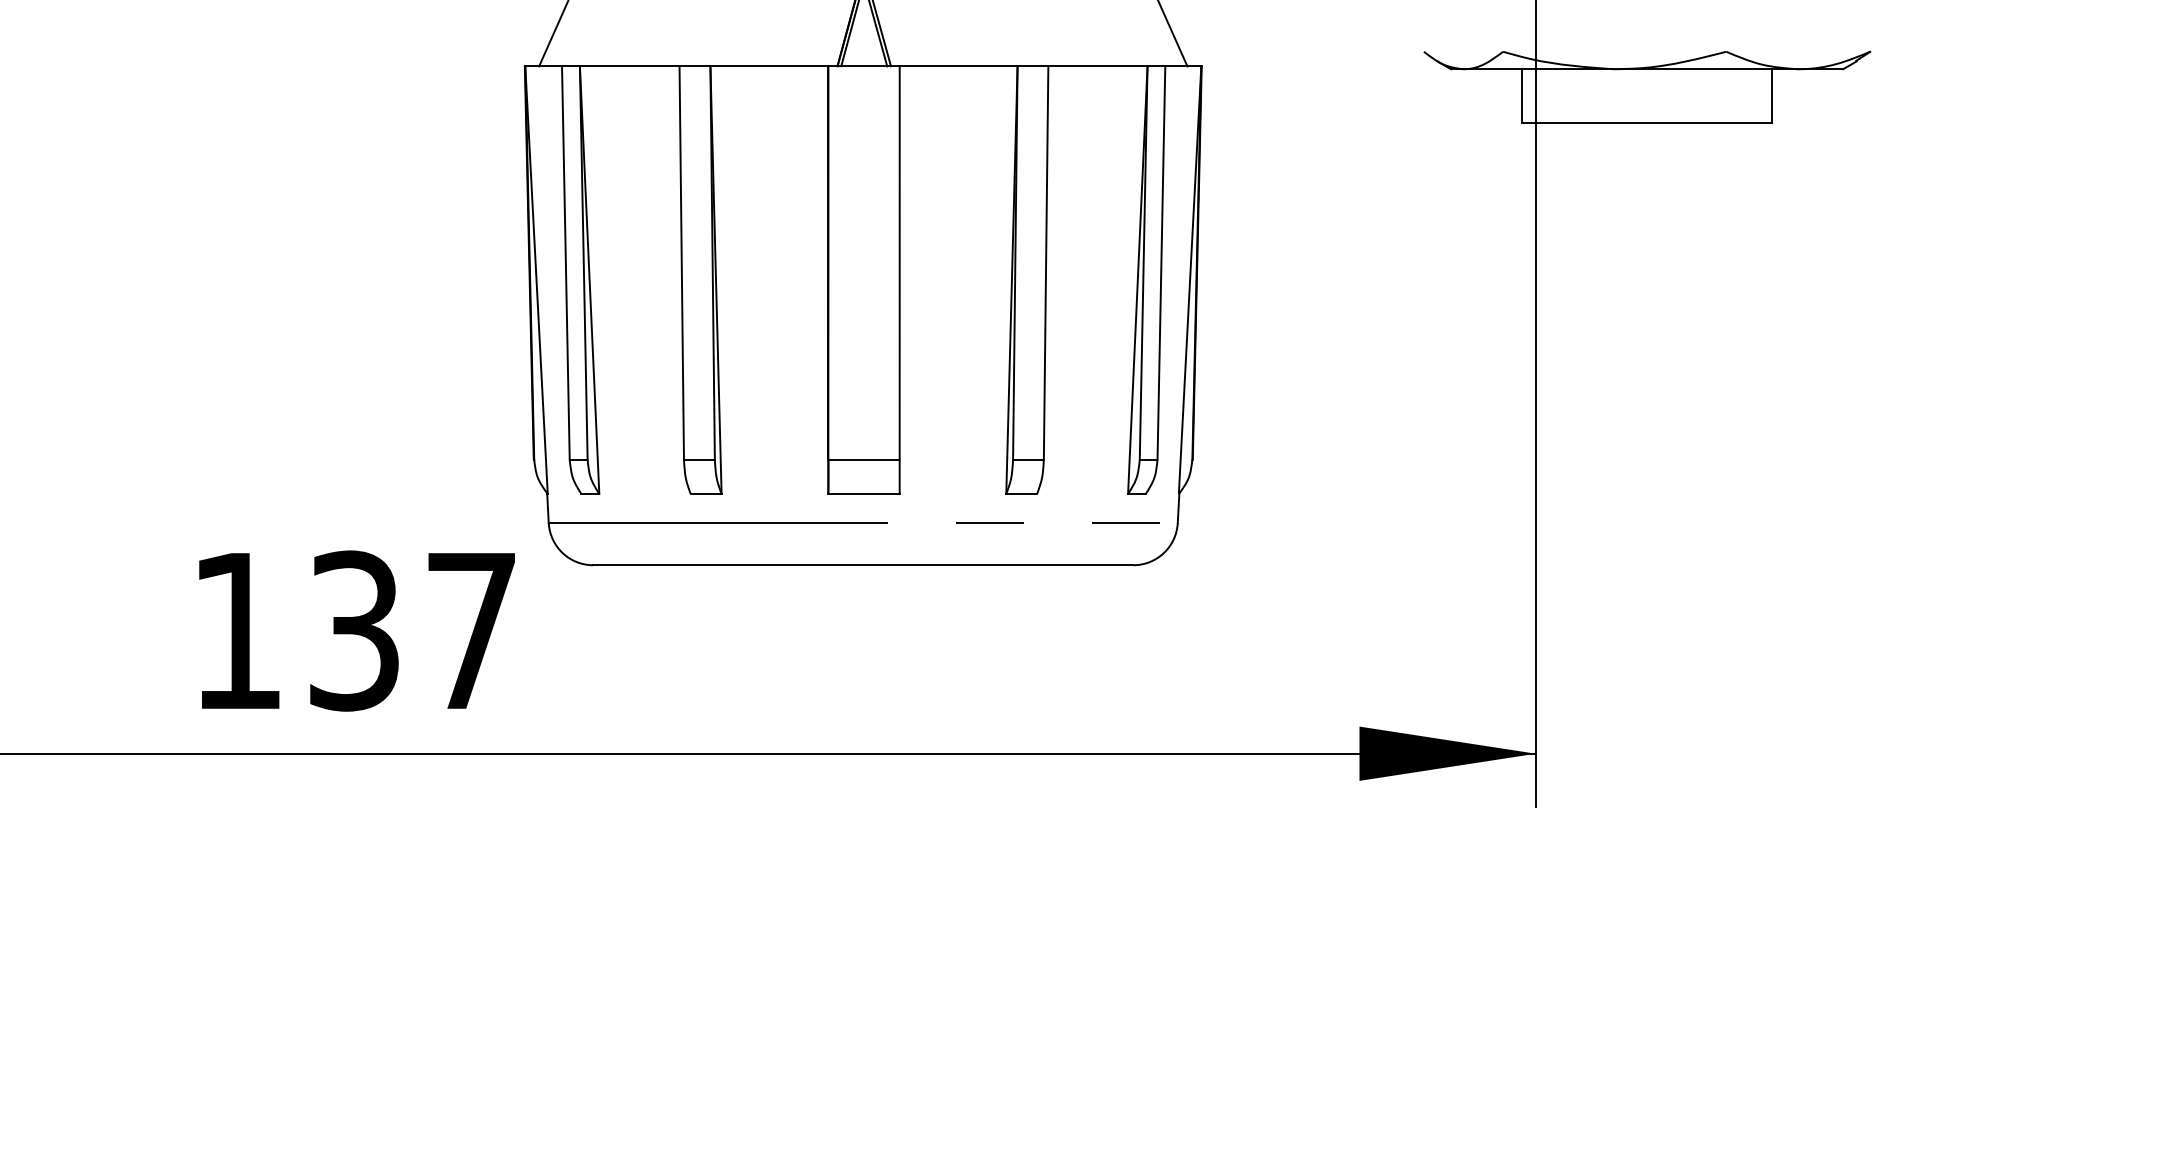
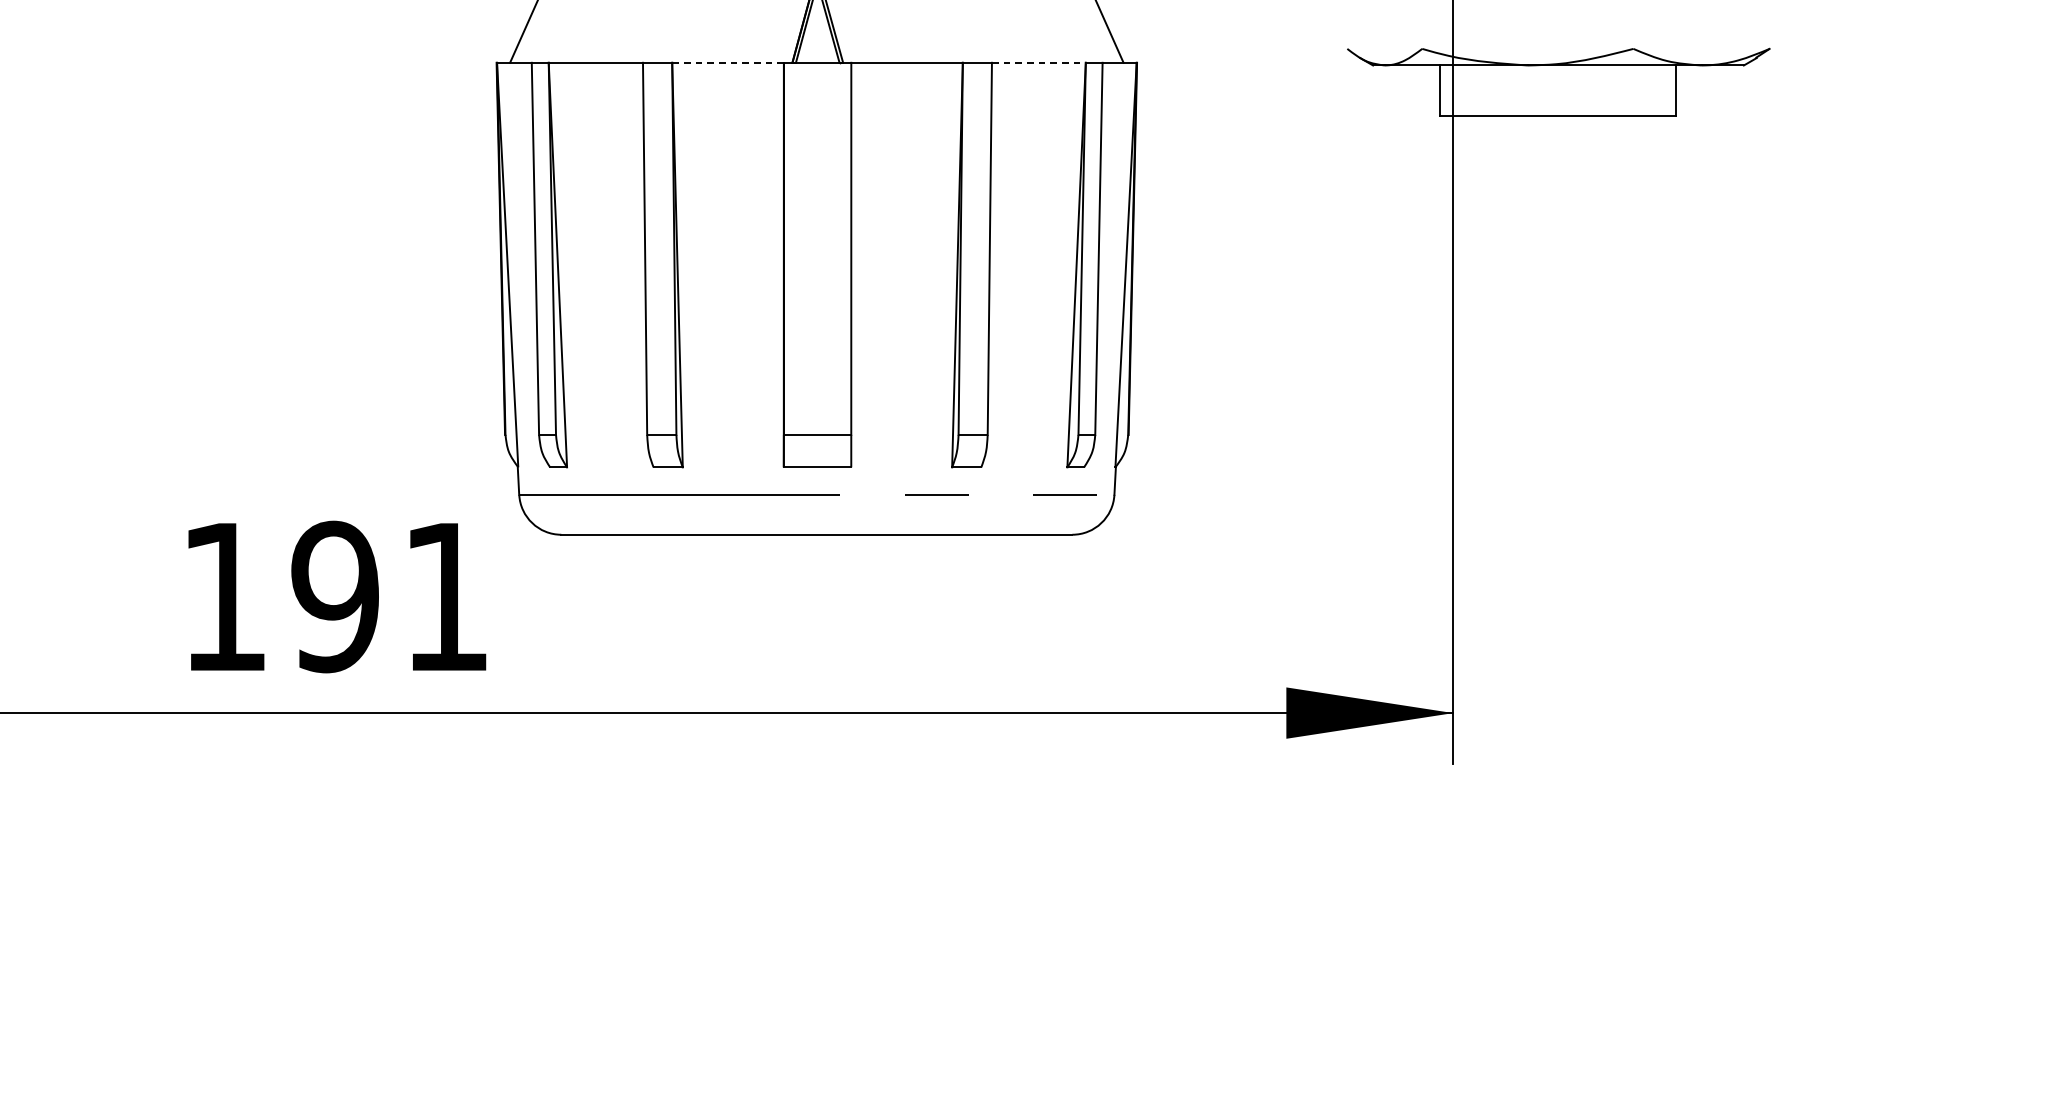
line: (769, 66) -> (728, 62), solid -> dashed
line: (1097, 66) -> (1038, 62), solid -> dashed
text: (410, 630) -> (388, 596), 137 -> 191

